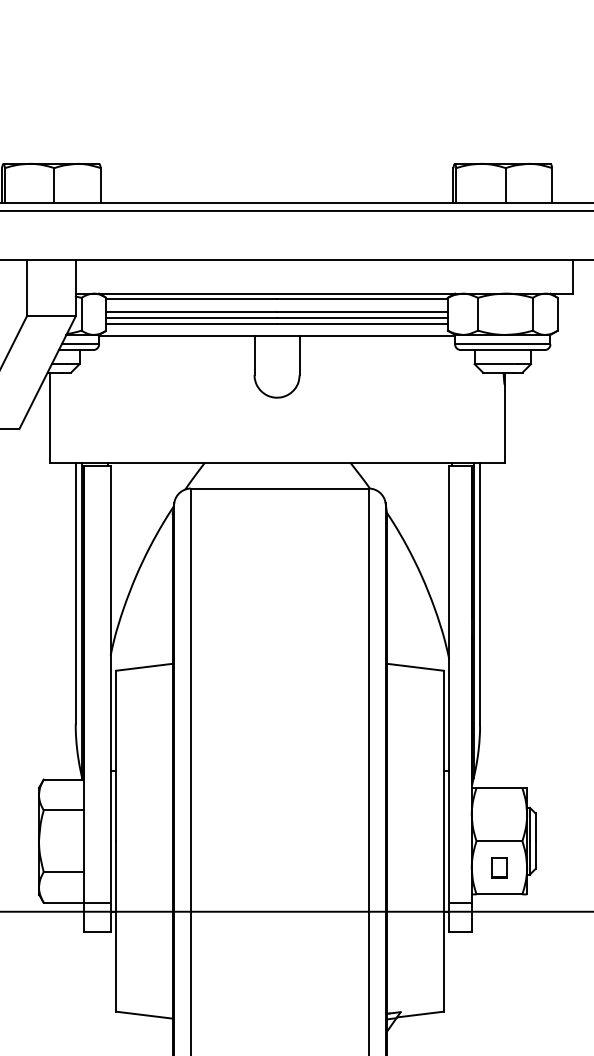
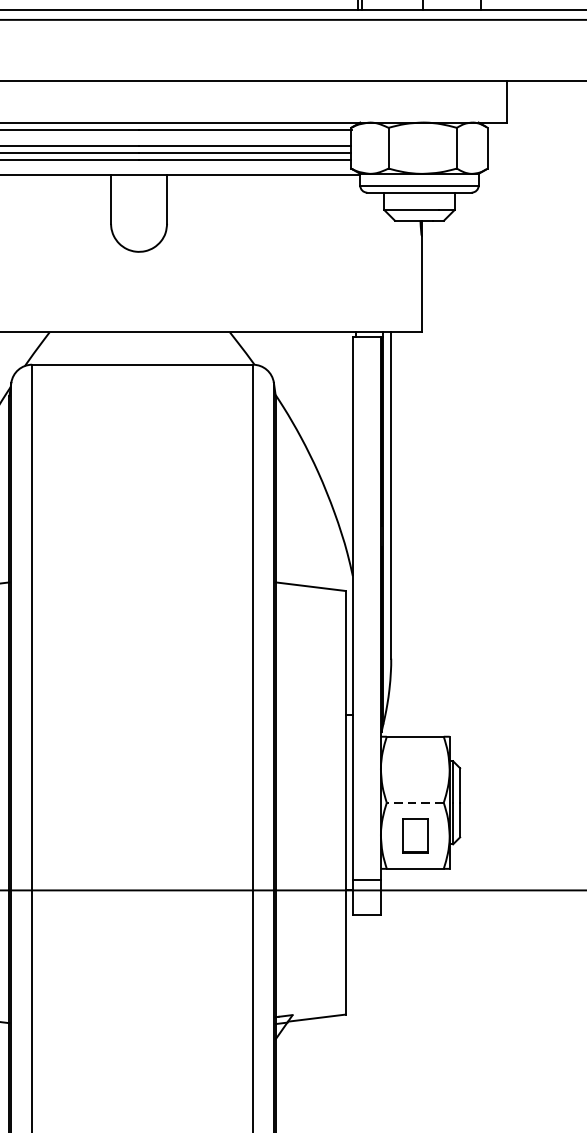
line: (499, 841) -> (415, 803), solid -> dashed
part: (499, 867) -> (415, 835), size x1.4

